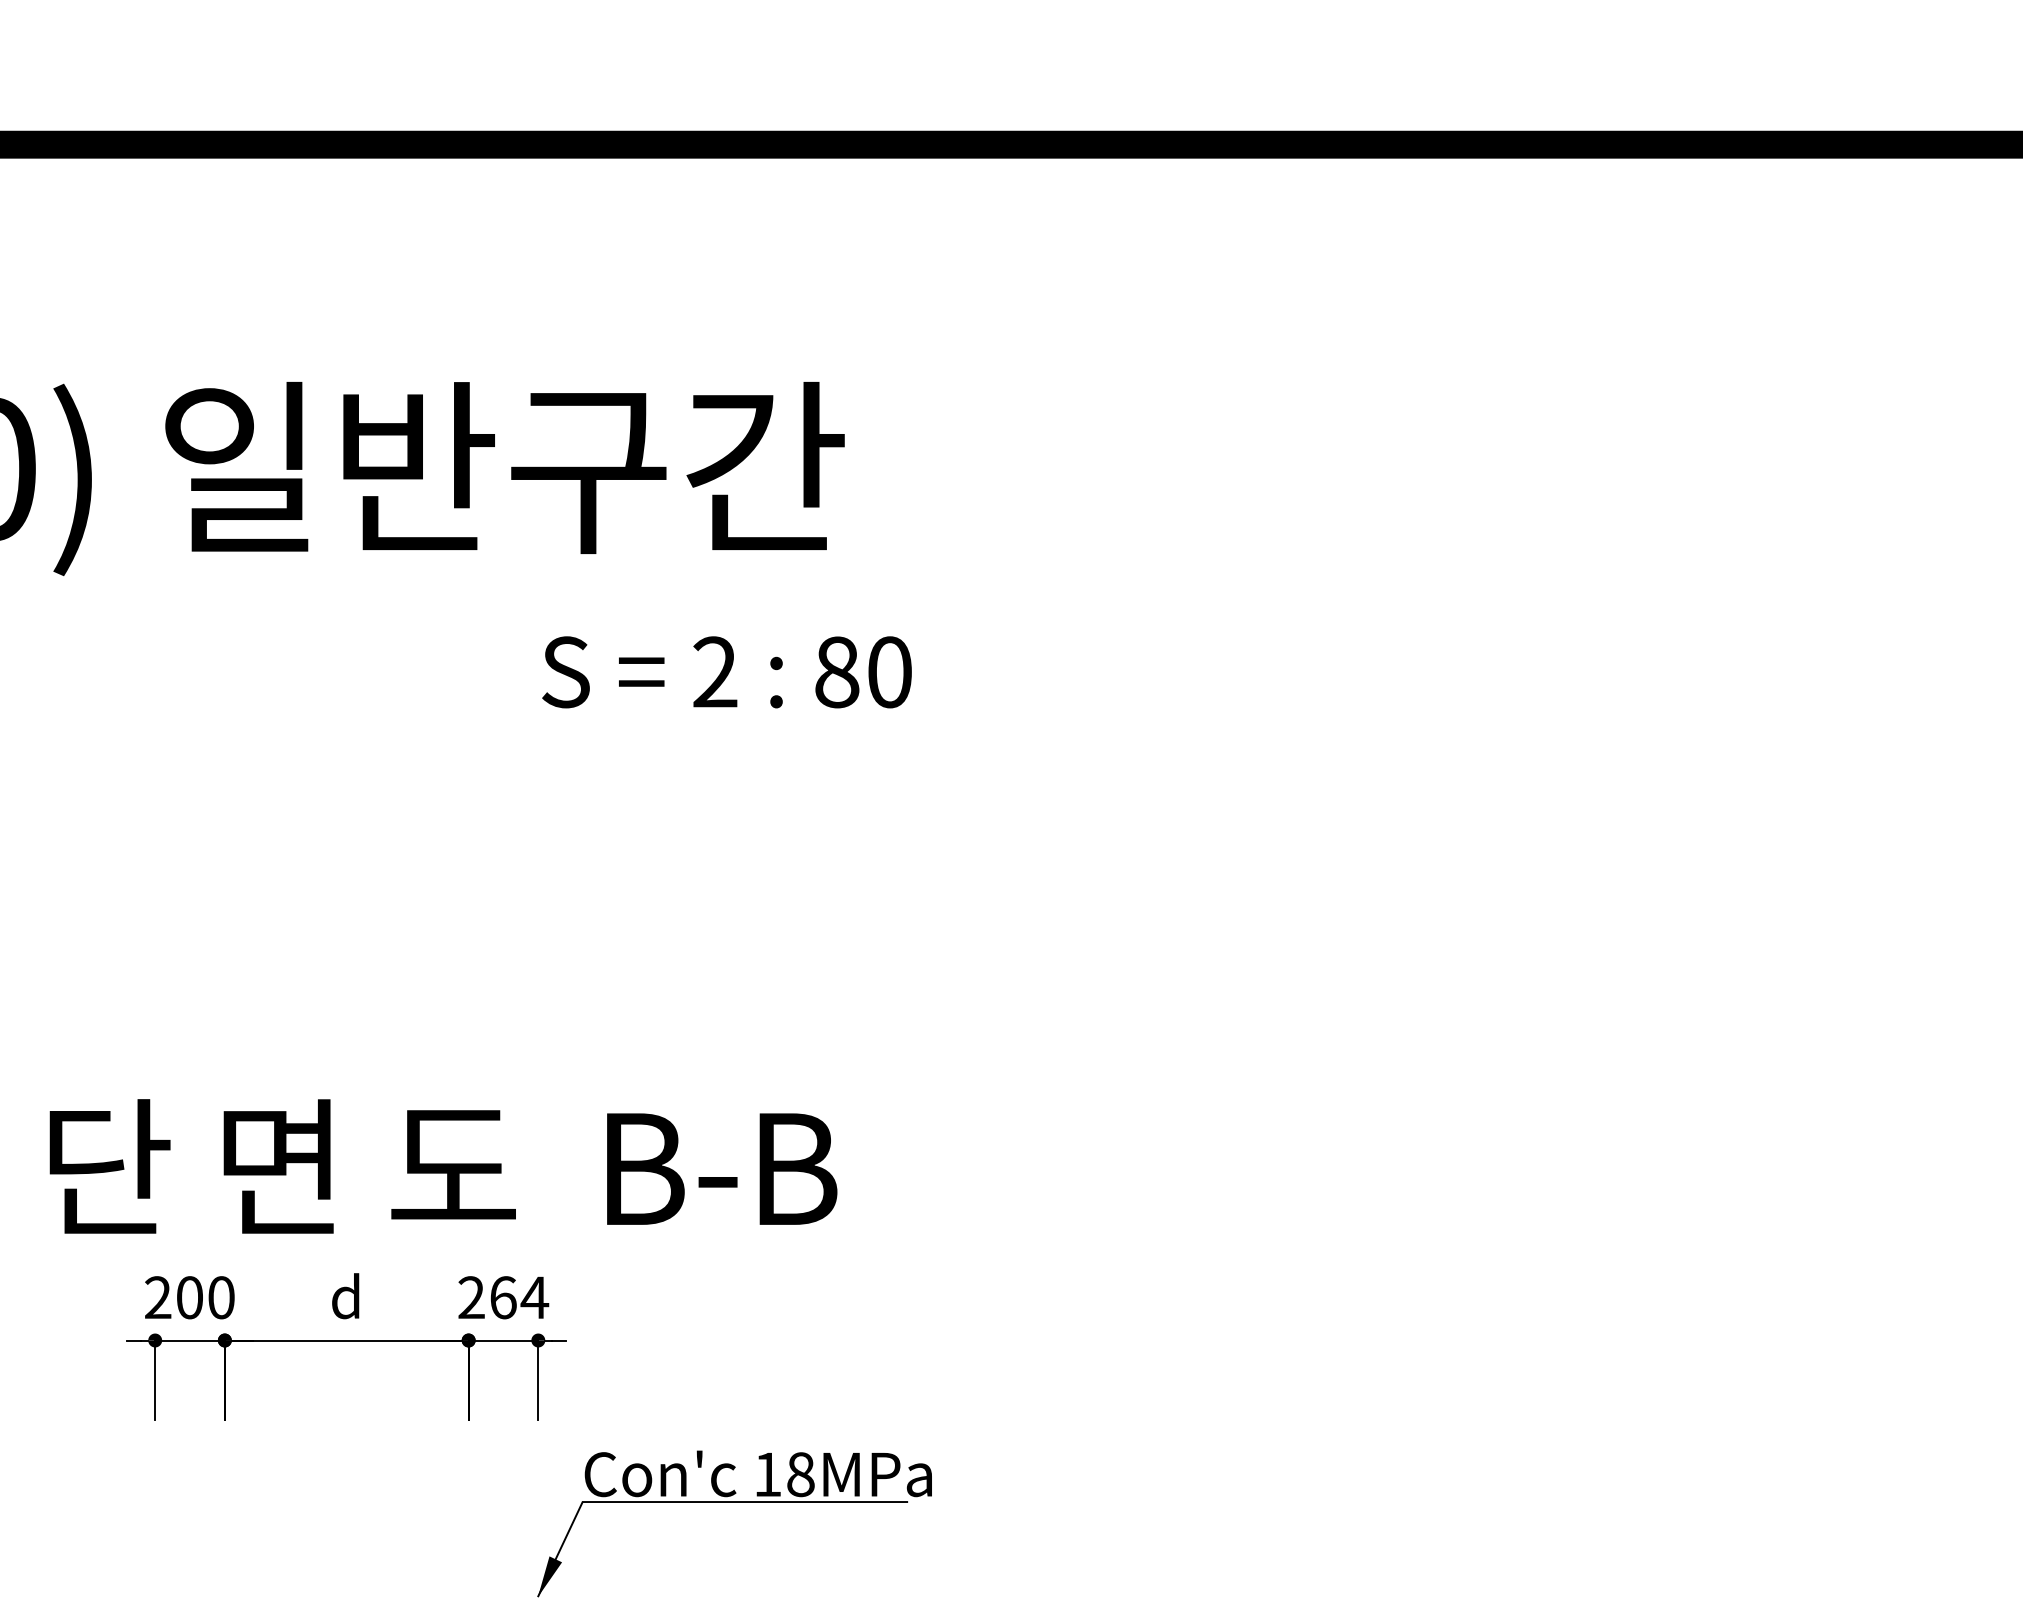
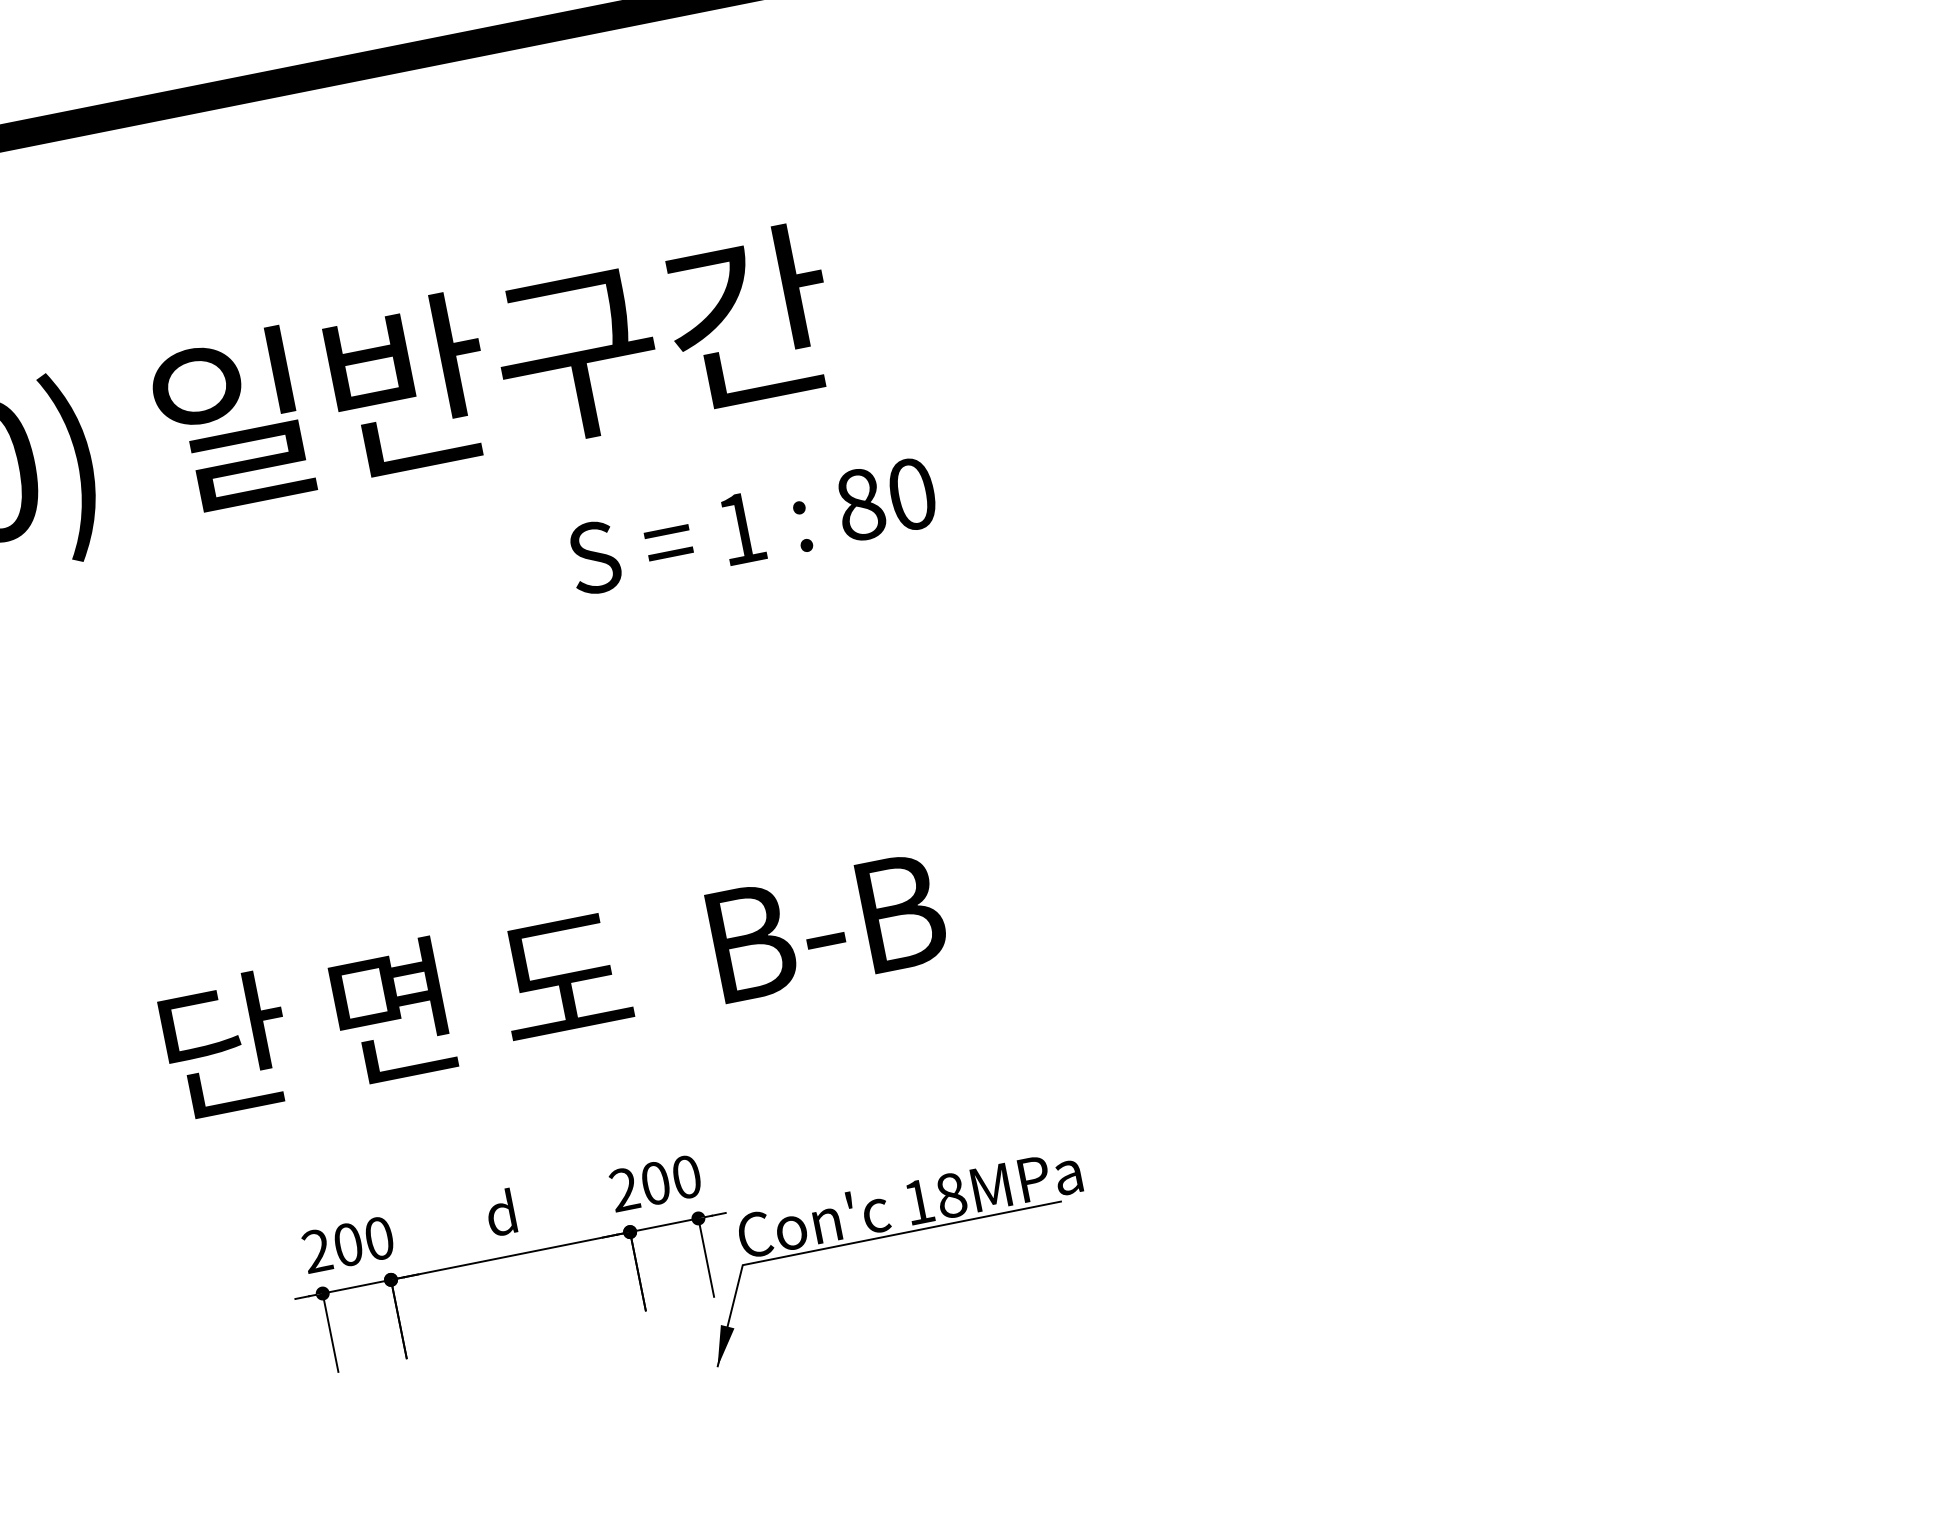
text: (715, 671) -> (741, 527), 2 -> 1
text: (443, 1166) -> (553, 979), moved
text: (519, 1297) -> (671, 1179), 264 -> 200
part: (734, 1502) -> (891, 1235), moved

